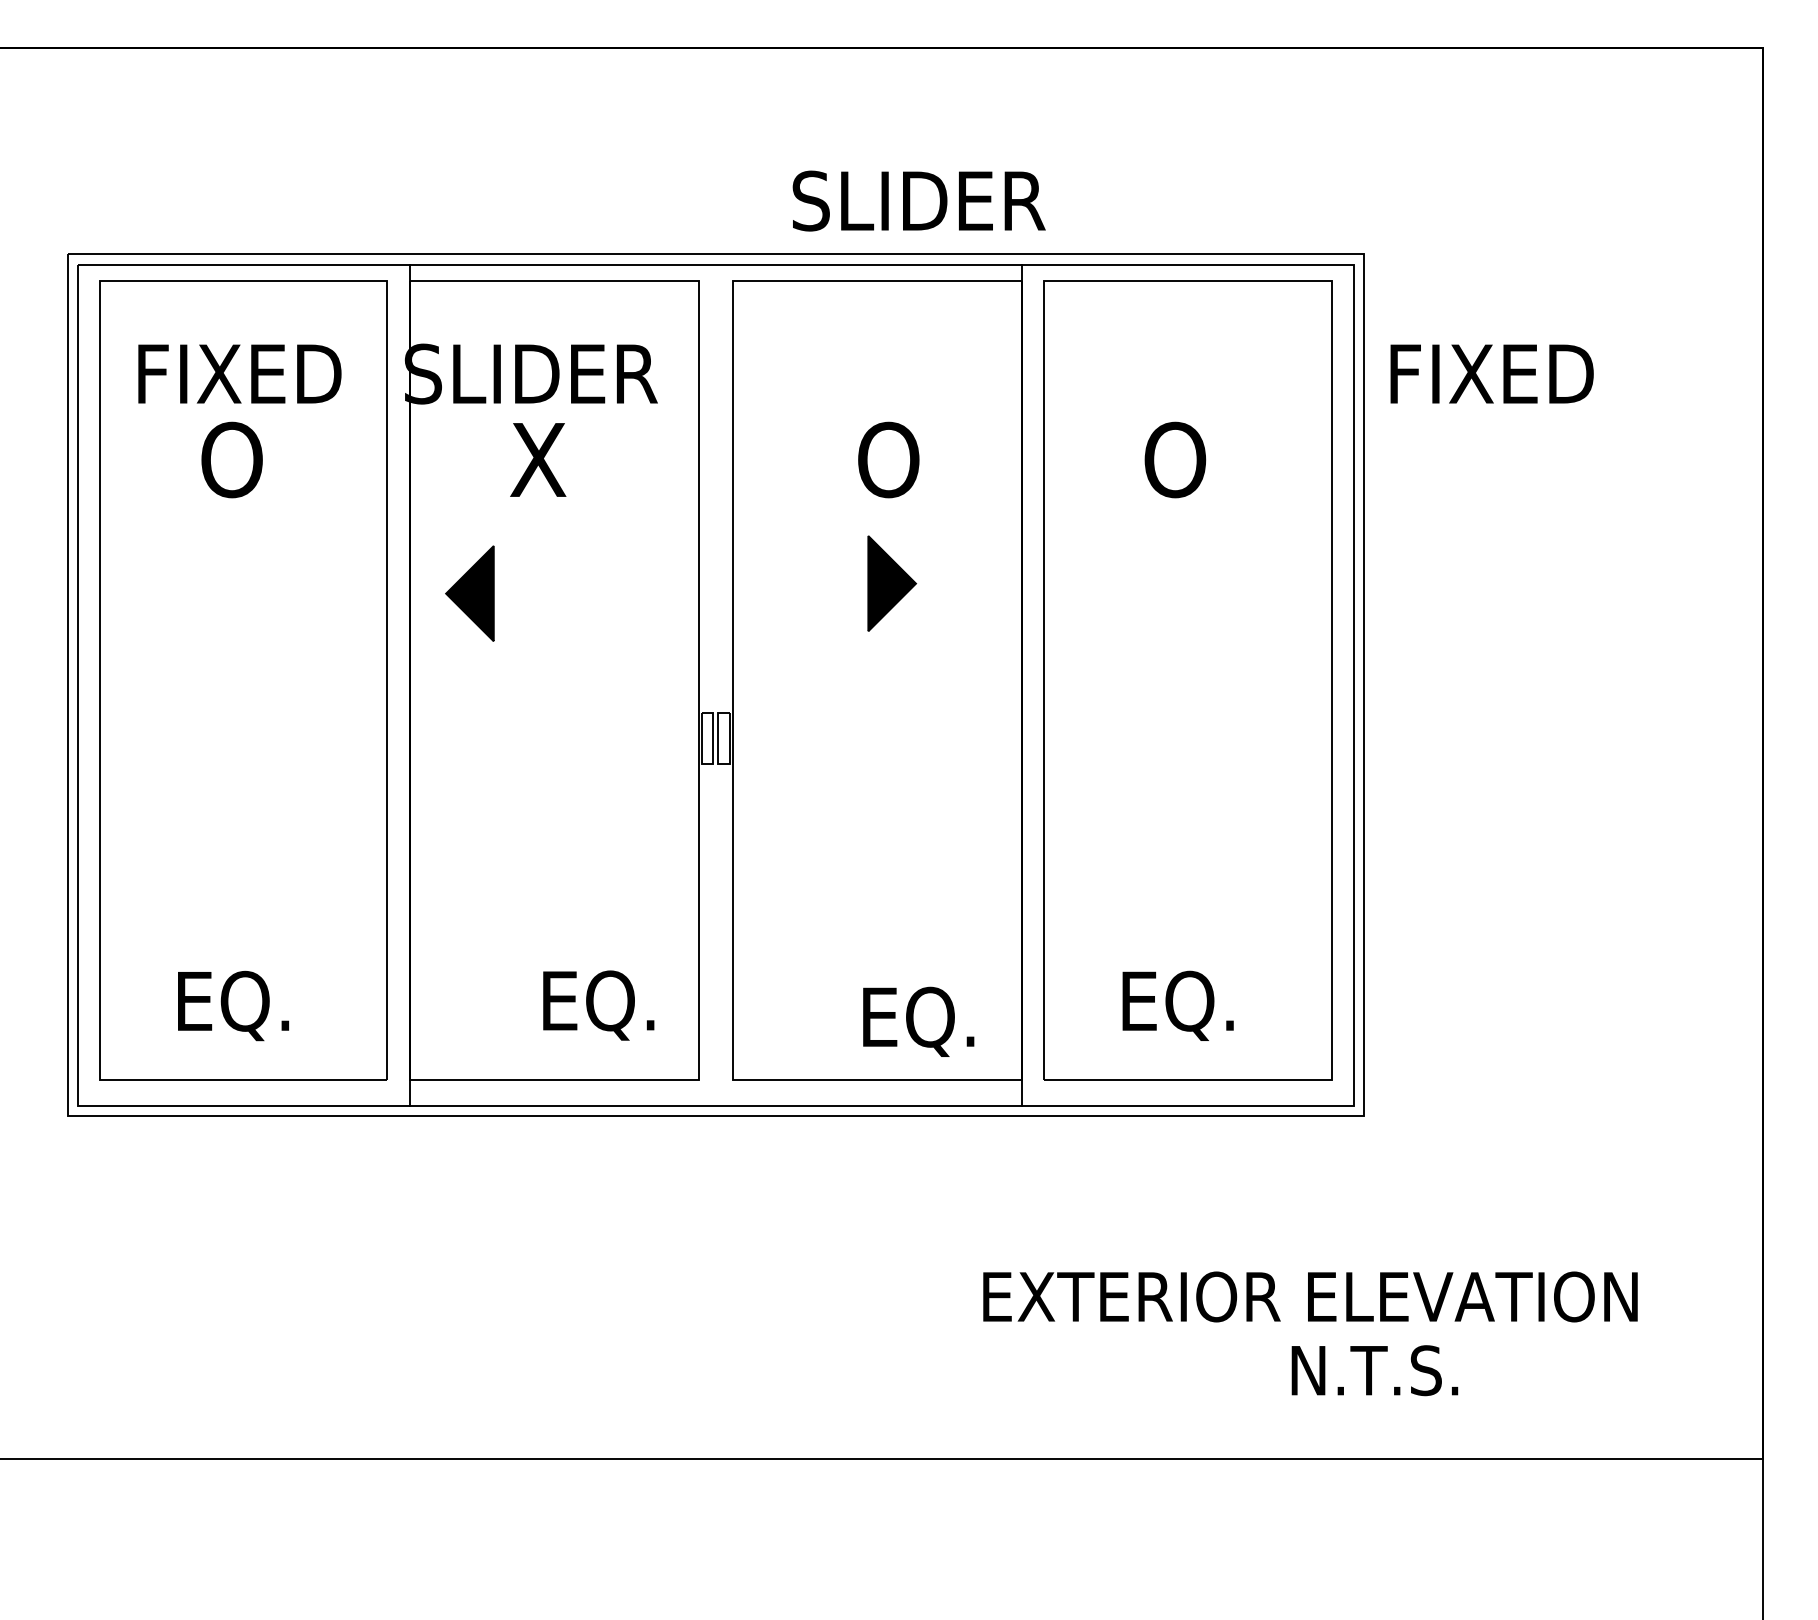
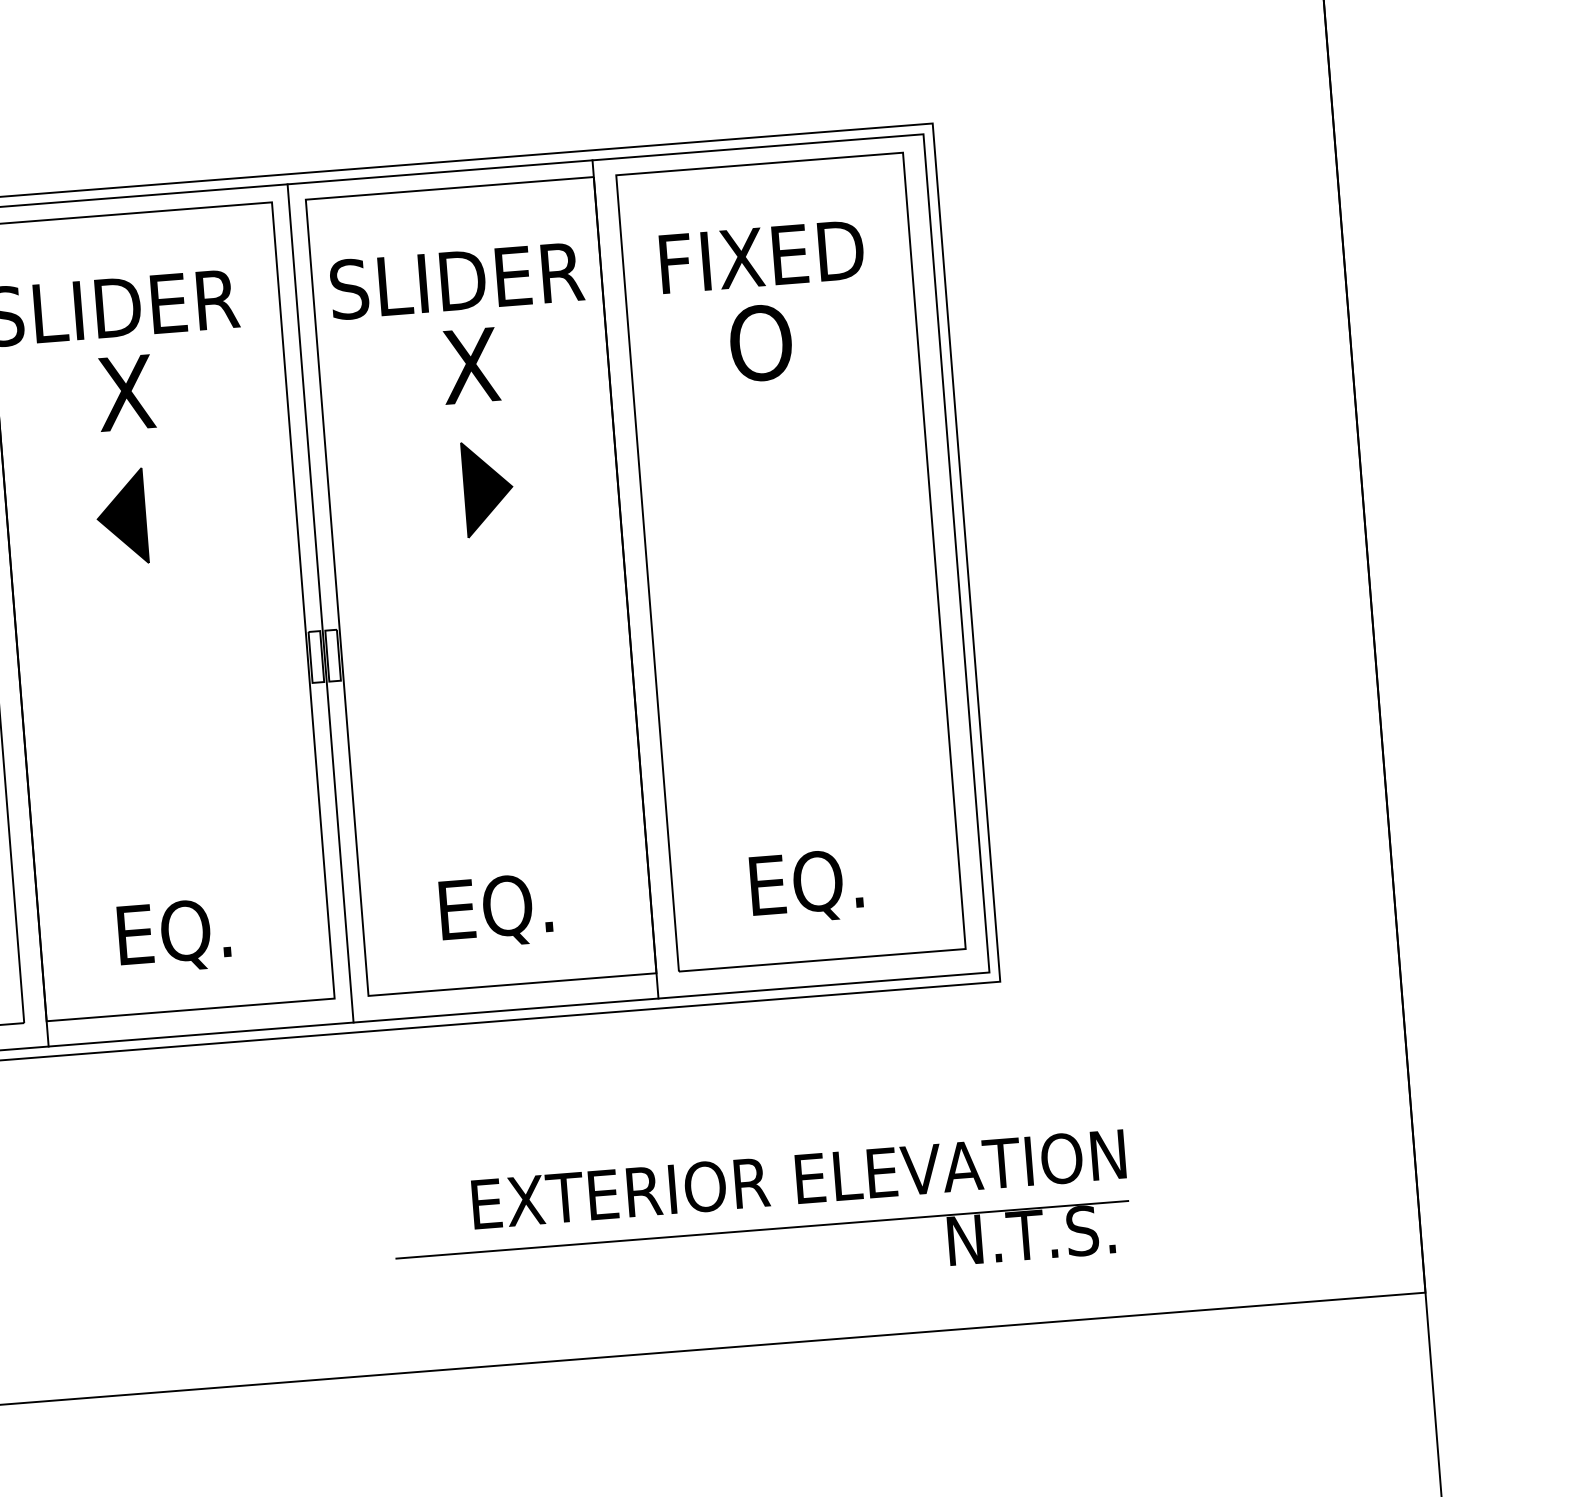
text: (918, 200) -> (456, 280), moved
text: (1491, 373) -> (761, 256), moved
text: (887, 459) -> (474, 365), O -> X
part: (469, 593) -> (121, 517), moved
line: (715, 684) -> (320, 602), added
text: (598, 1005) -> (174, 936), moved
text: (918, 1021) -> (495, 910), moved
text: (1310, 1296) -> (798, 1178), moved
line: (1106, 1344) -> (761, 1230), added

